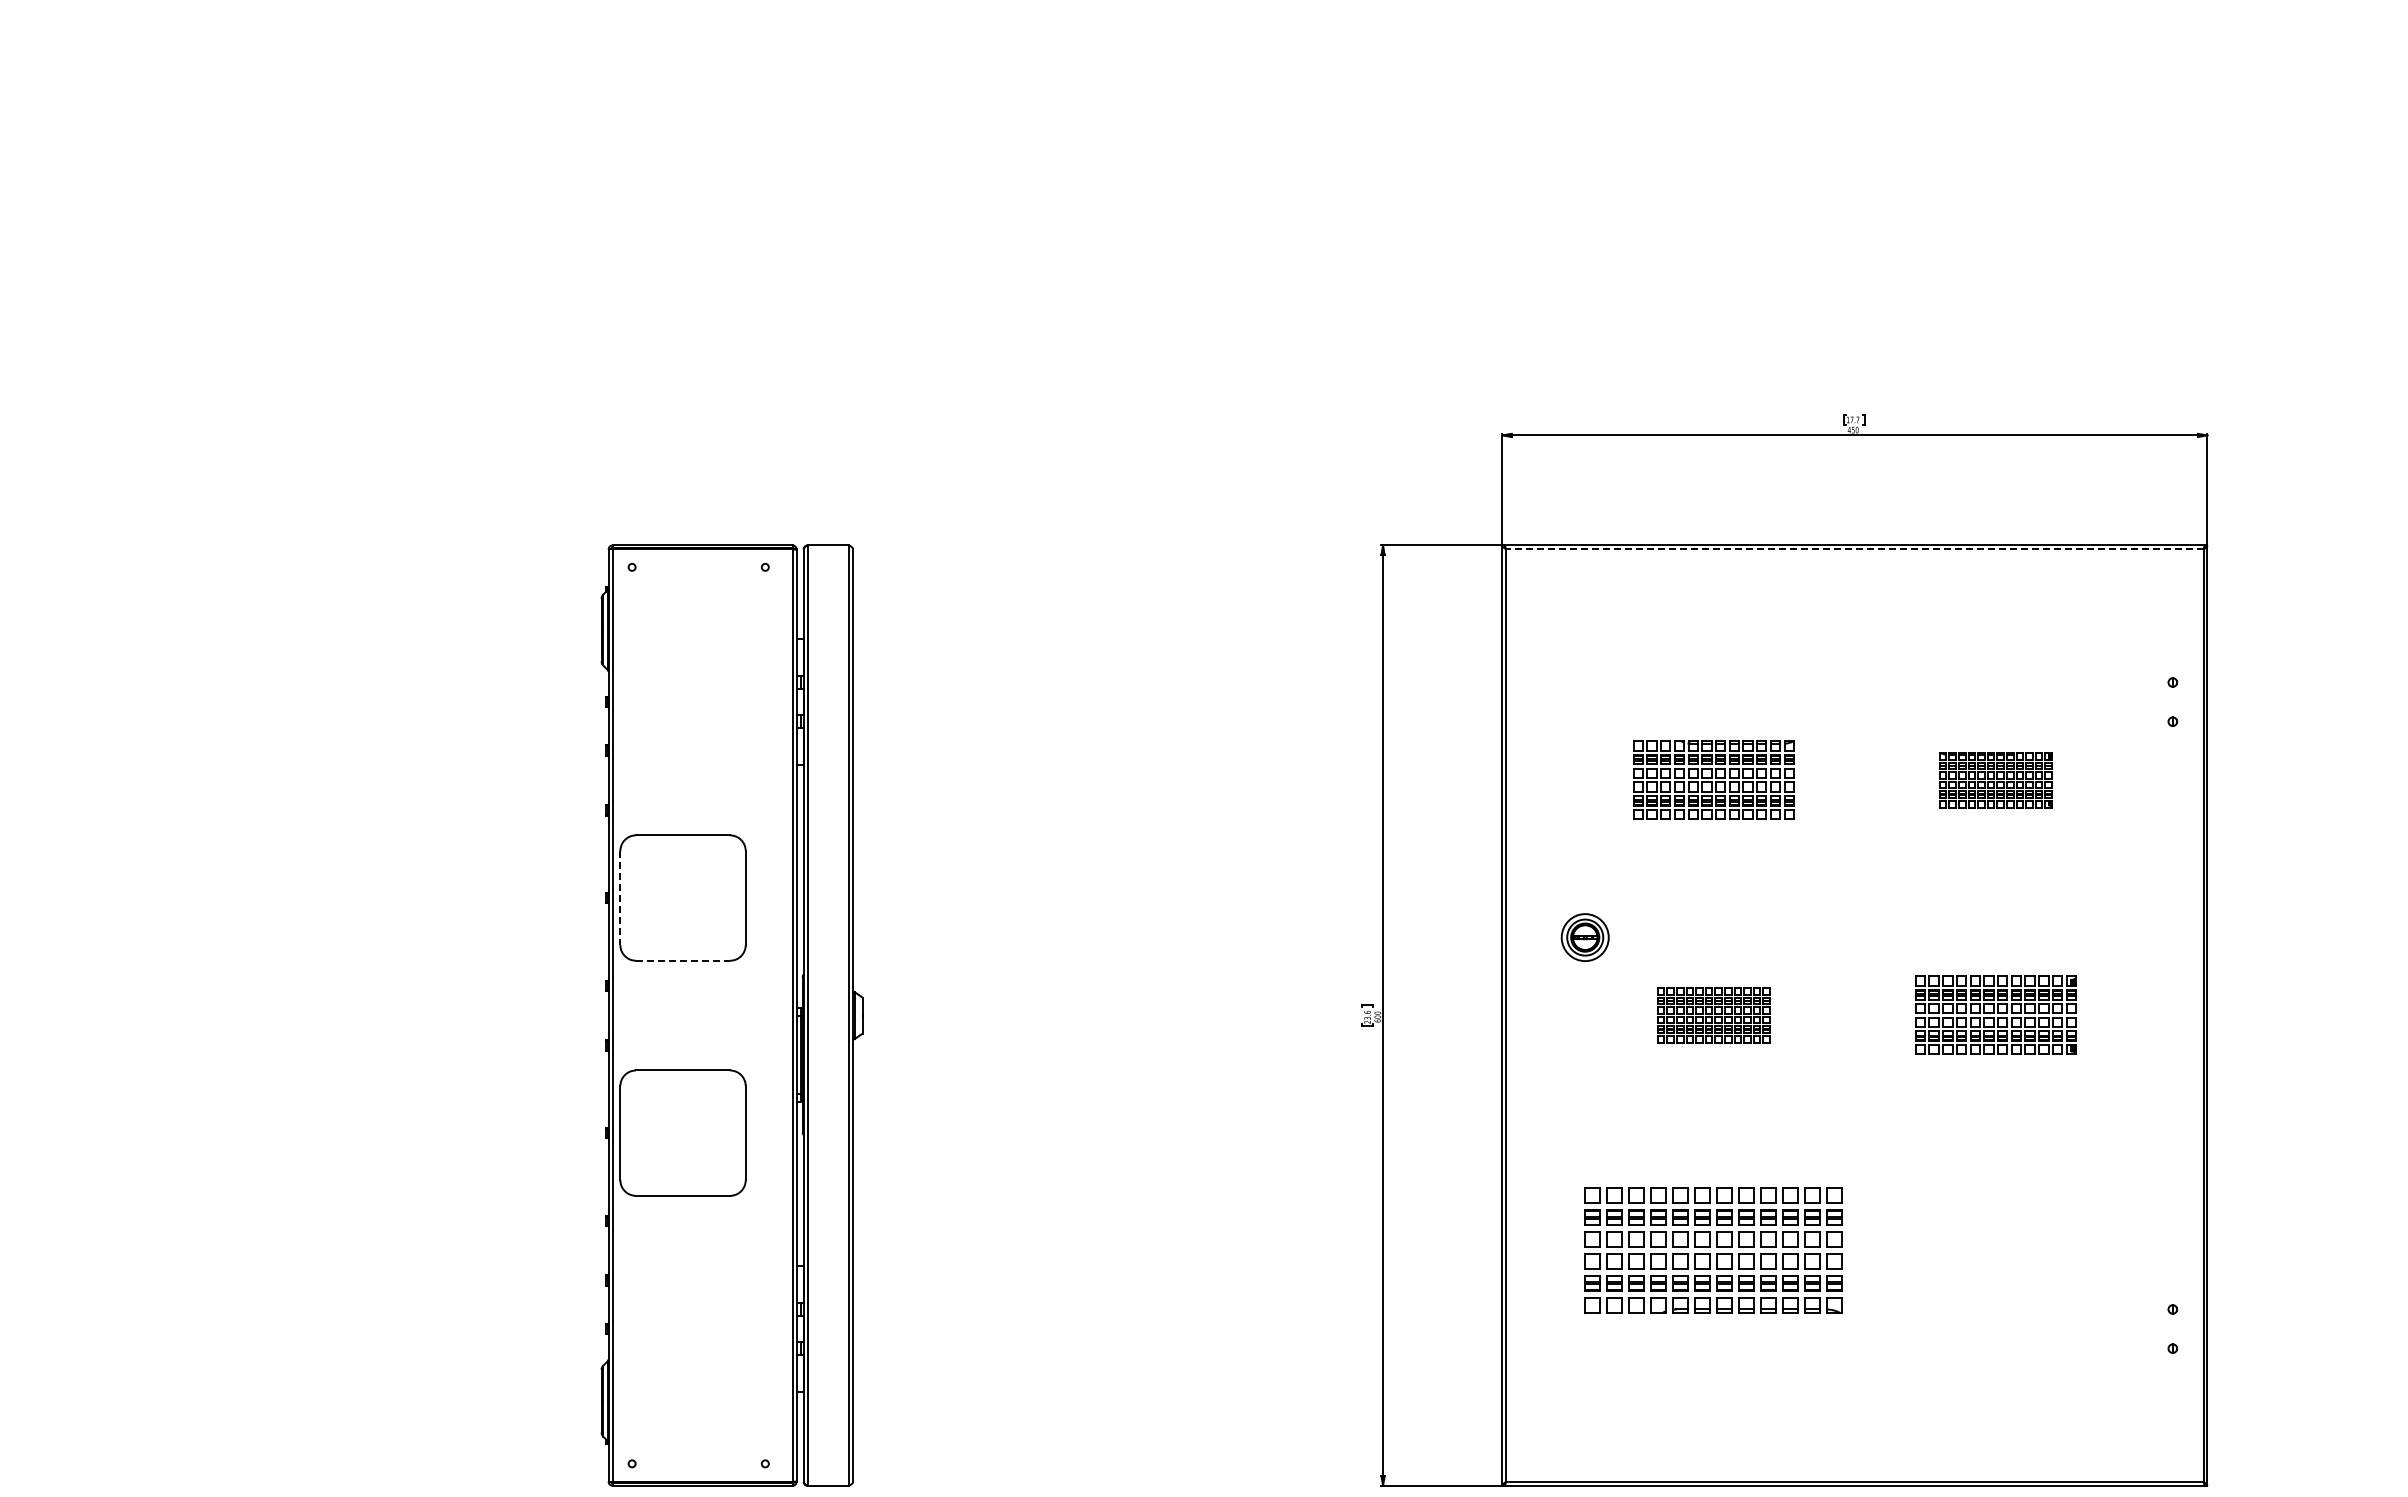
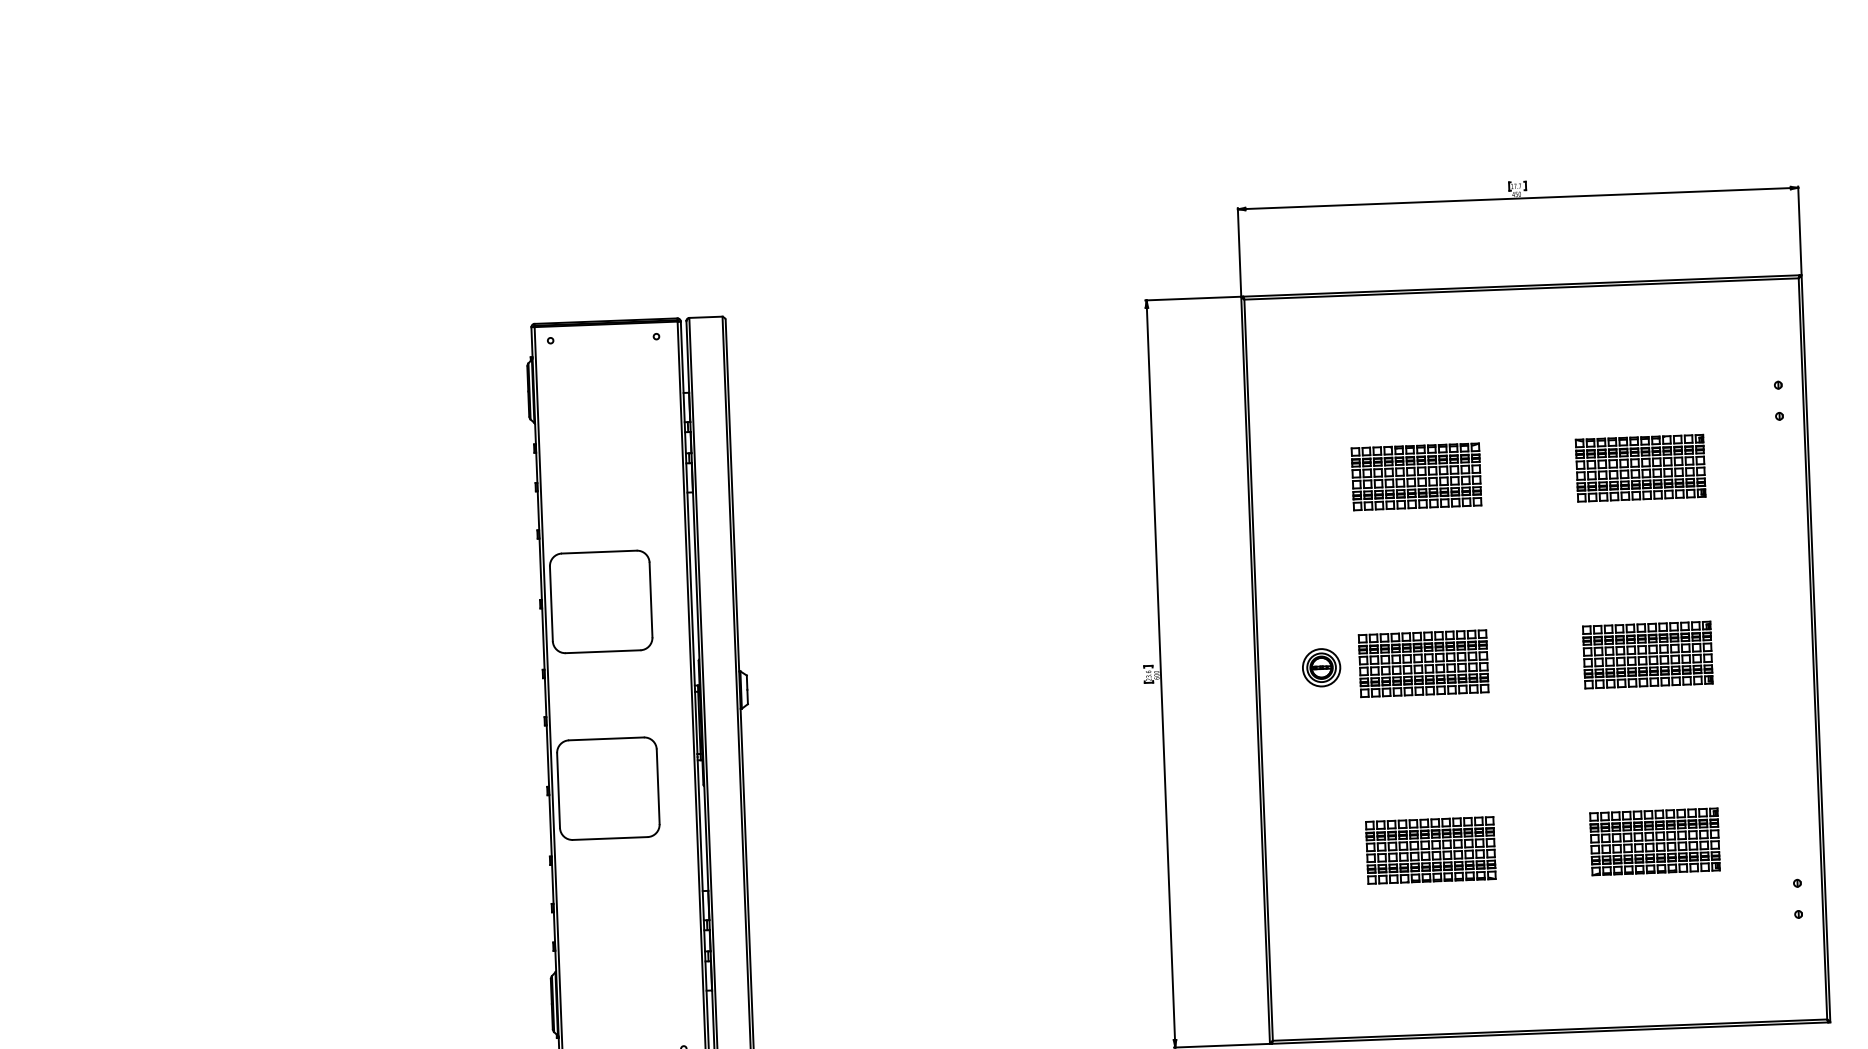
line: (1854, 549) -> (1521, 289), dashed -> solid
part: (1995, 779) -> (1640, 467), size x1.43
line: (620, 898) -> (551, 604), dashed -> solid
part: (1584, 937) -> (1321, 667), moved
line: (683, 960) -> (603, 651), dashed -> solid
part: (1713, 1014) -> (1423, 662), size x1.43
part: (1713, 1250) -> (1430, 850), size x0.62
part: (1995, 1250) -> (1654, 841), added

